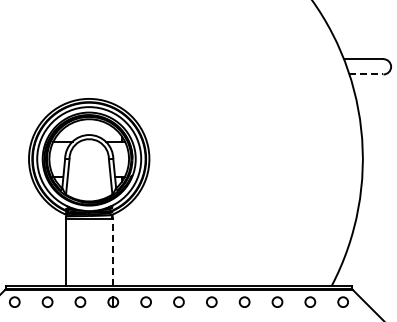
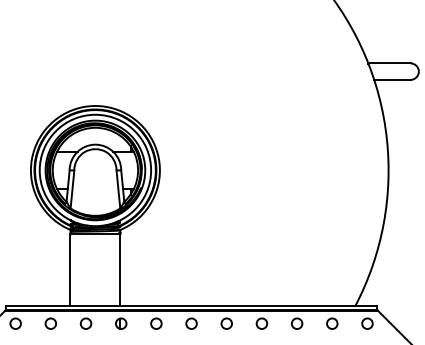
line: (366, 74) -> (392, 79), dashed -> solid
line: (112, 251) -> (120, 269), dashed -> solid

